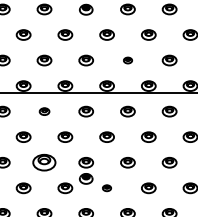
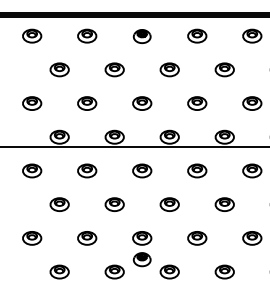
part: (128, 60) -> (197, 103), size x1.67
part: (44, 111) -> (87, 170), size x1.43
part: (44, 162) -> (87, 238), size x0.62
part: (106, 187) -> (169, 271), size x1.67

